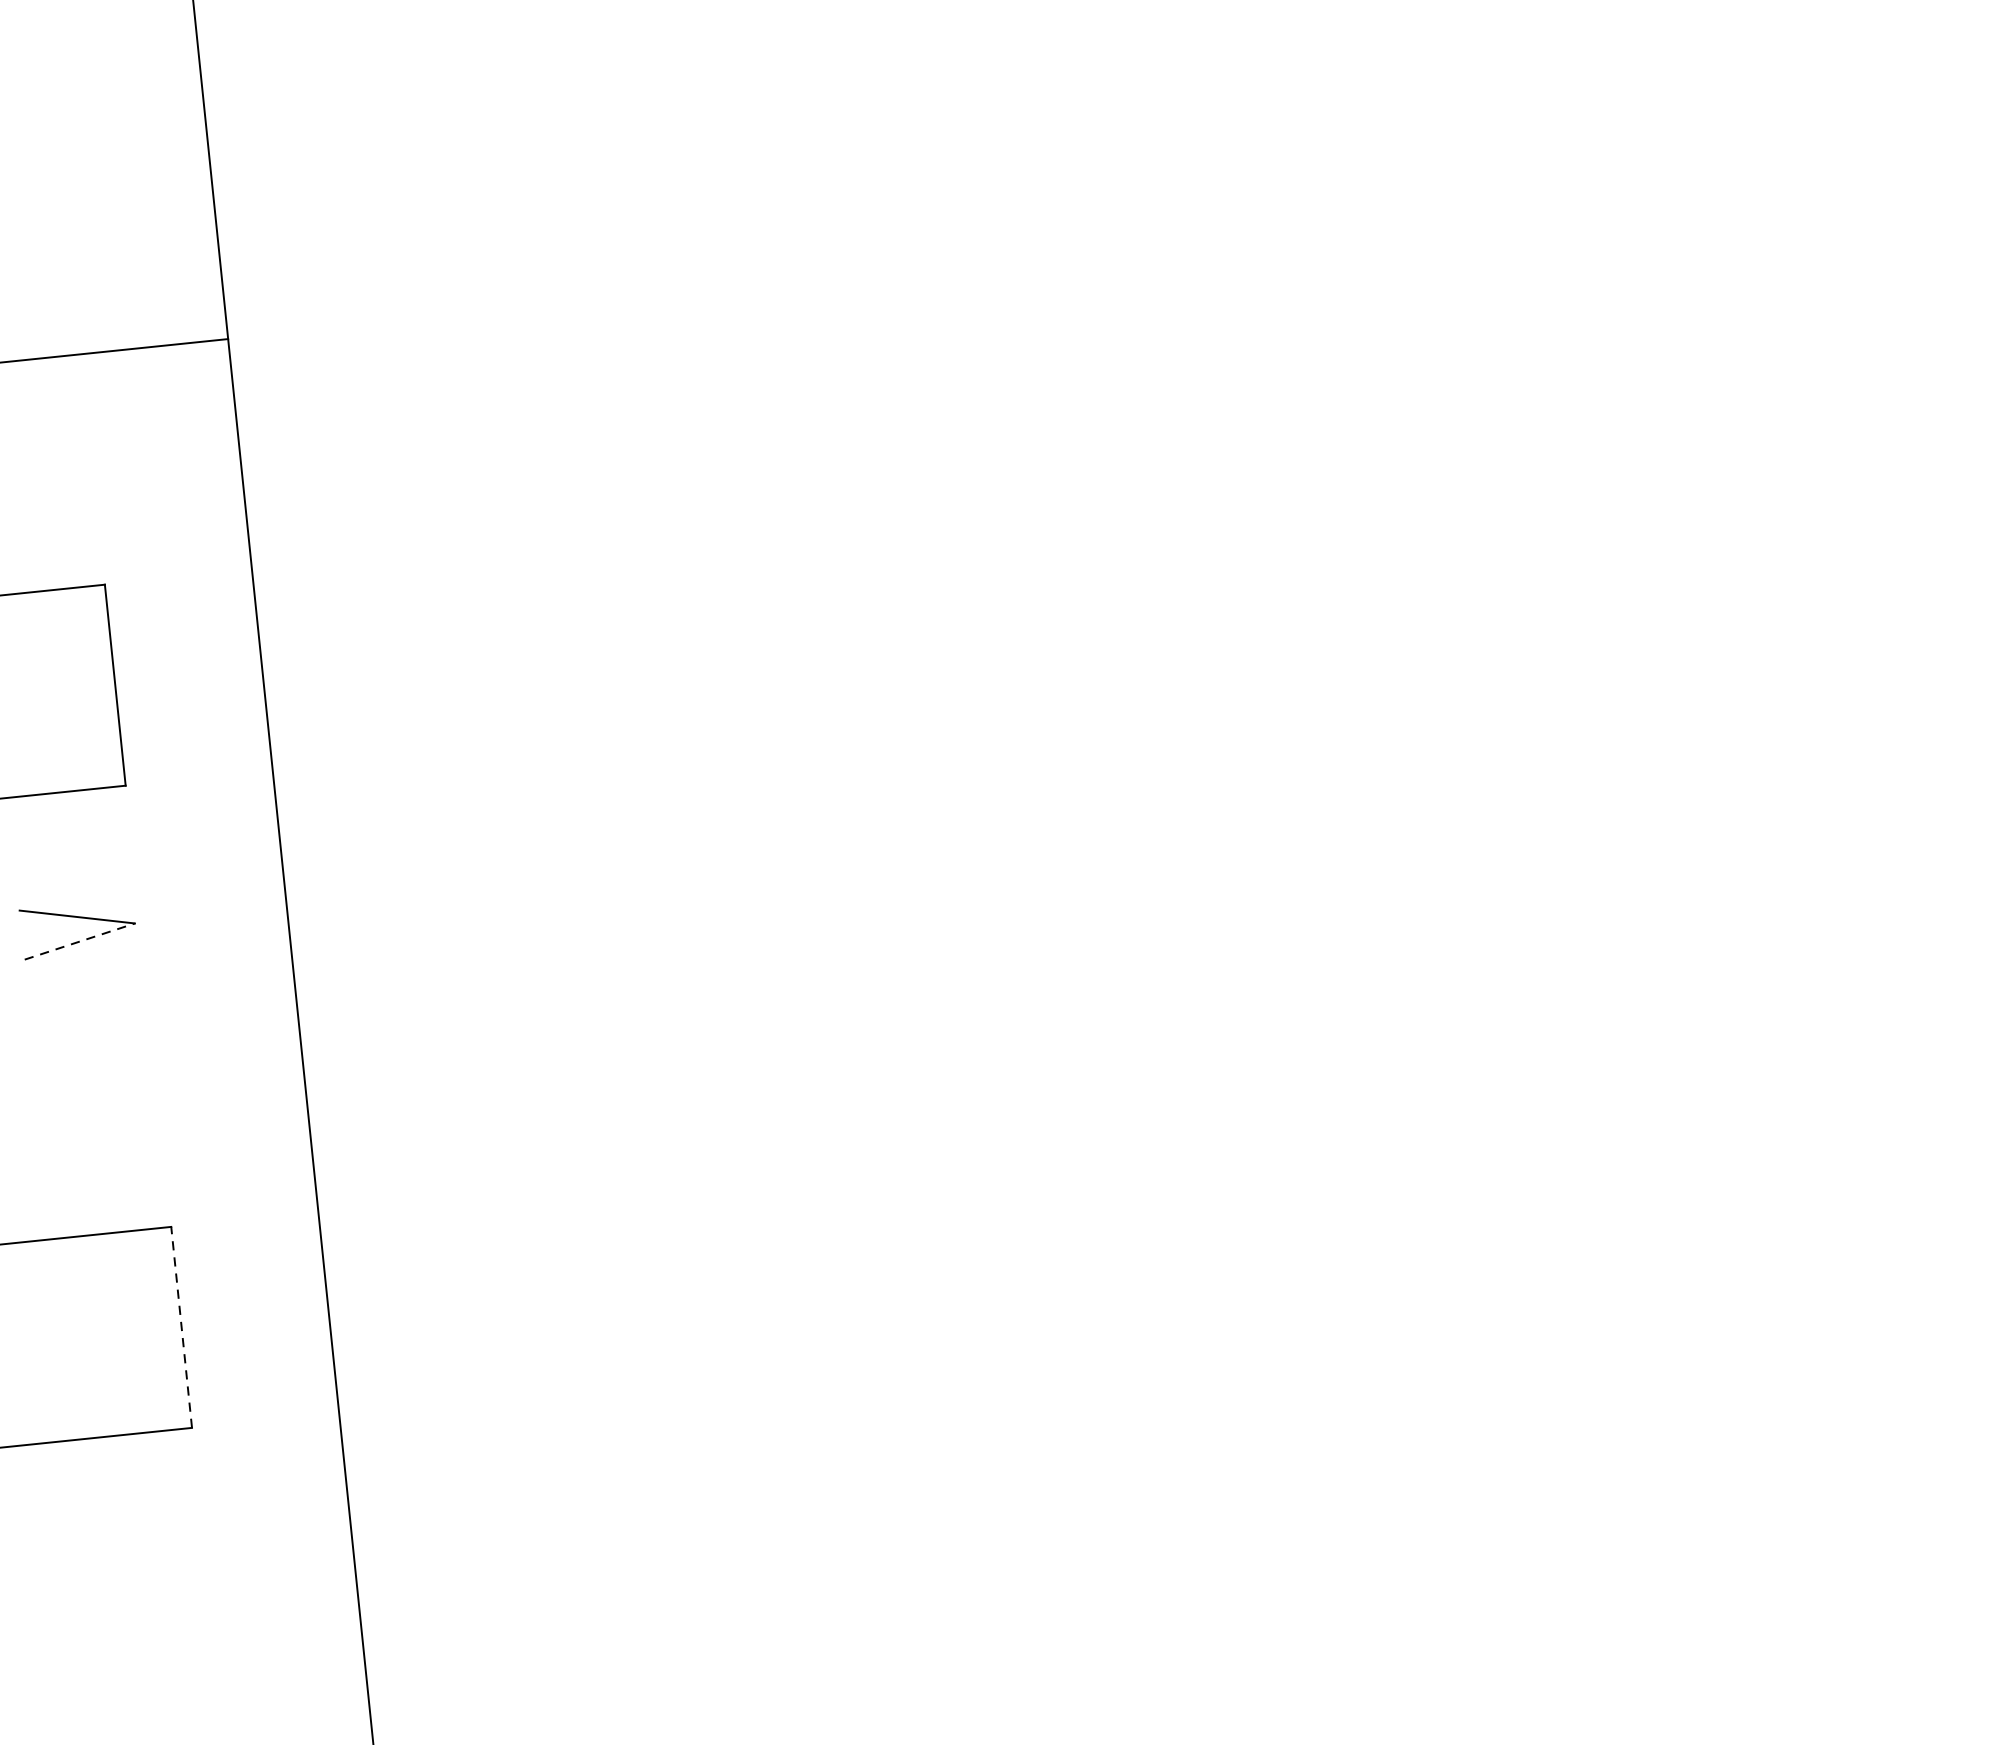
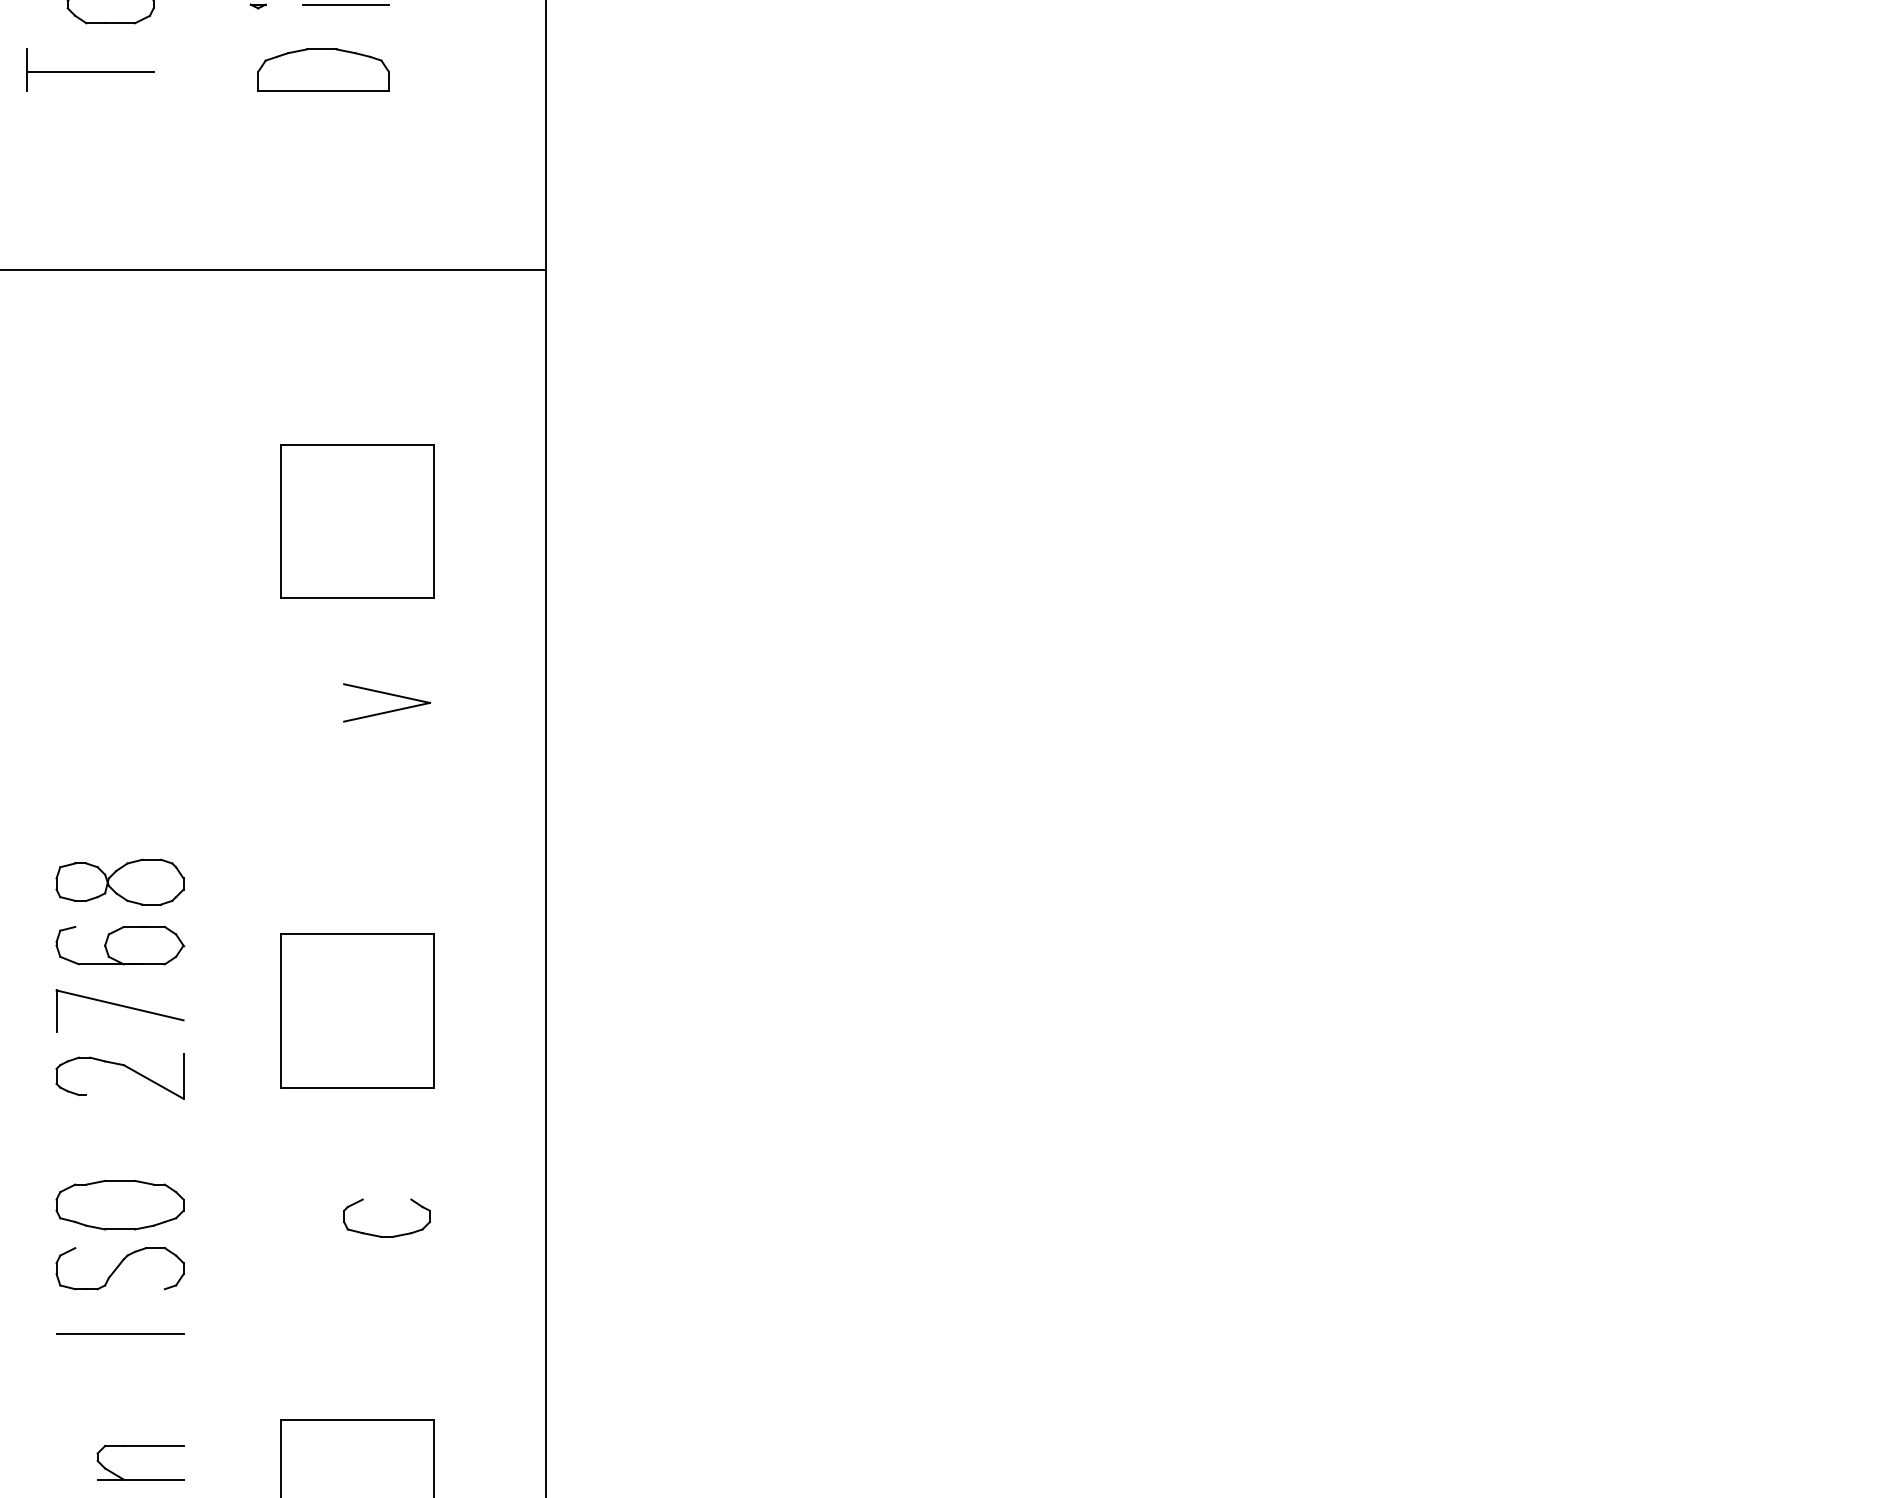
line: (80, 941) -> (387, 712), dashed -> solid
line: (181, 1328) -> (433, 1011), dashed -> solid
part: (142, 1629) -> (380, 1235), added

